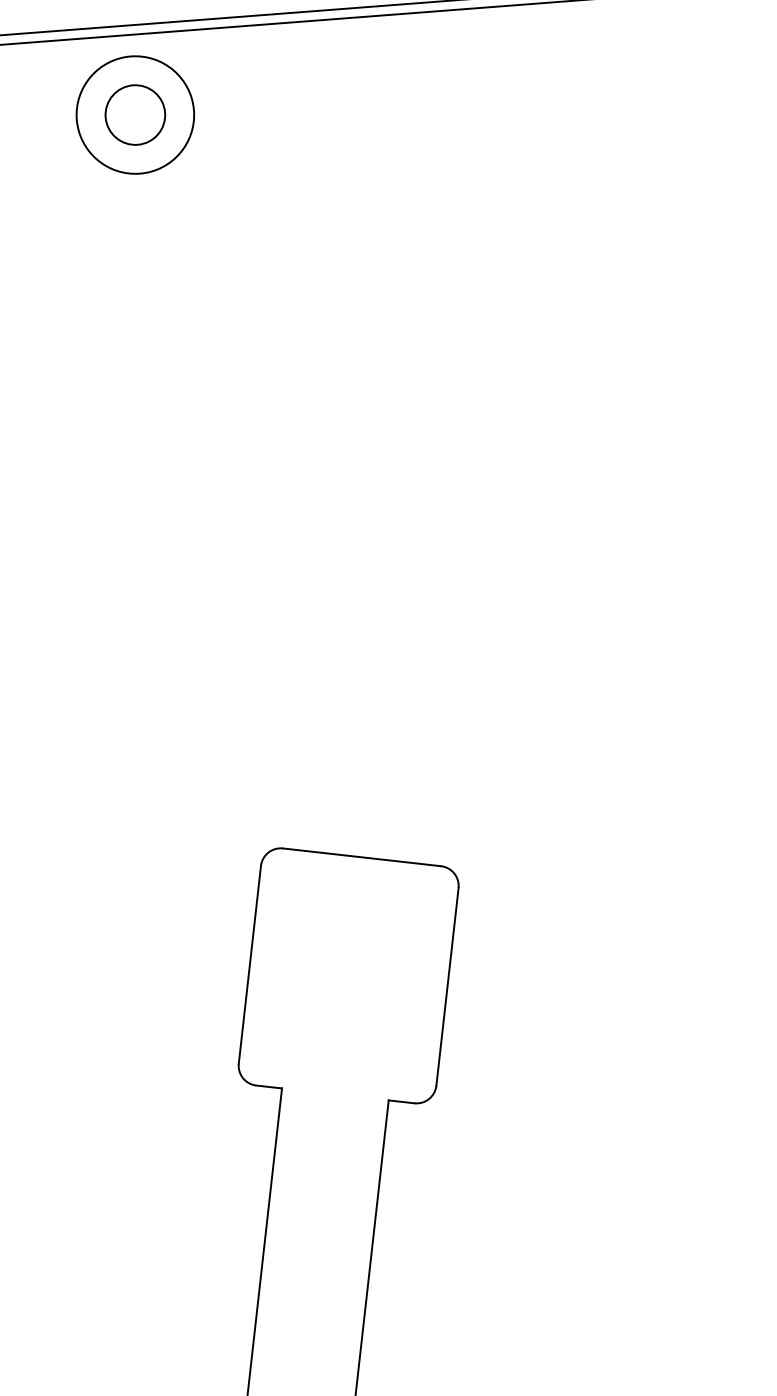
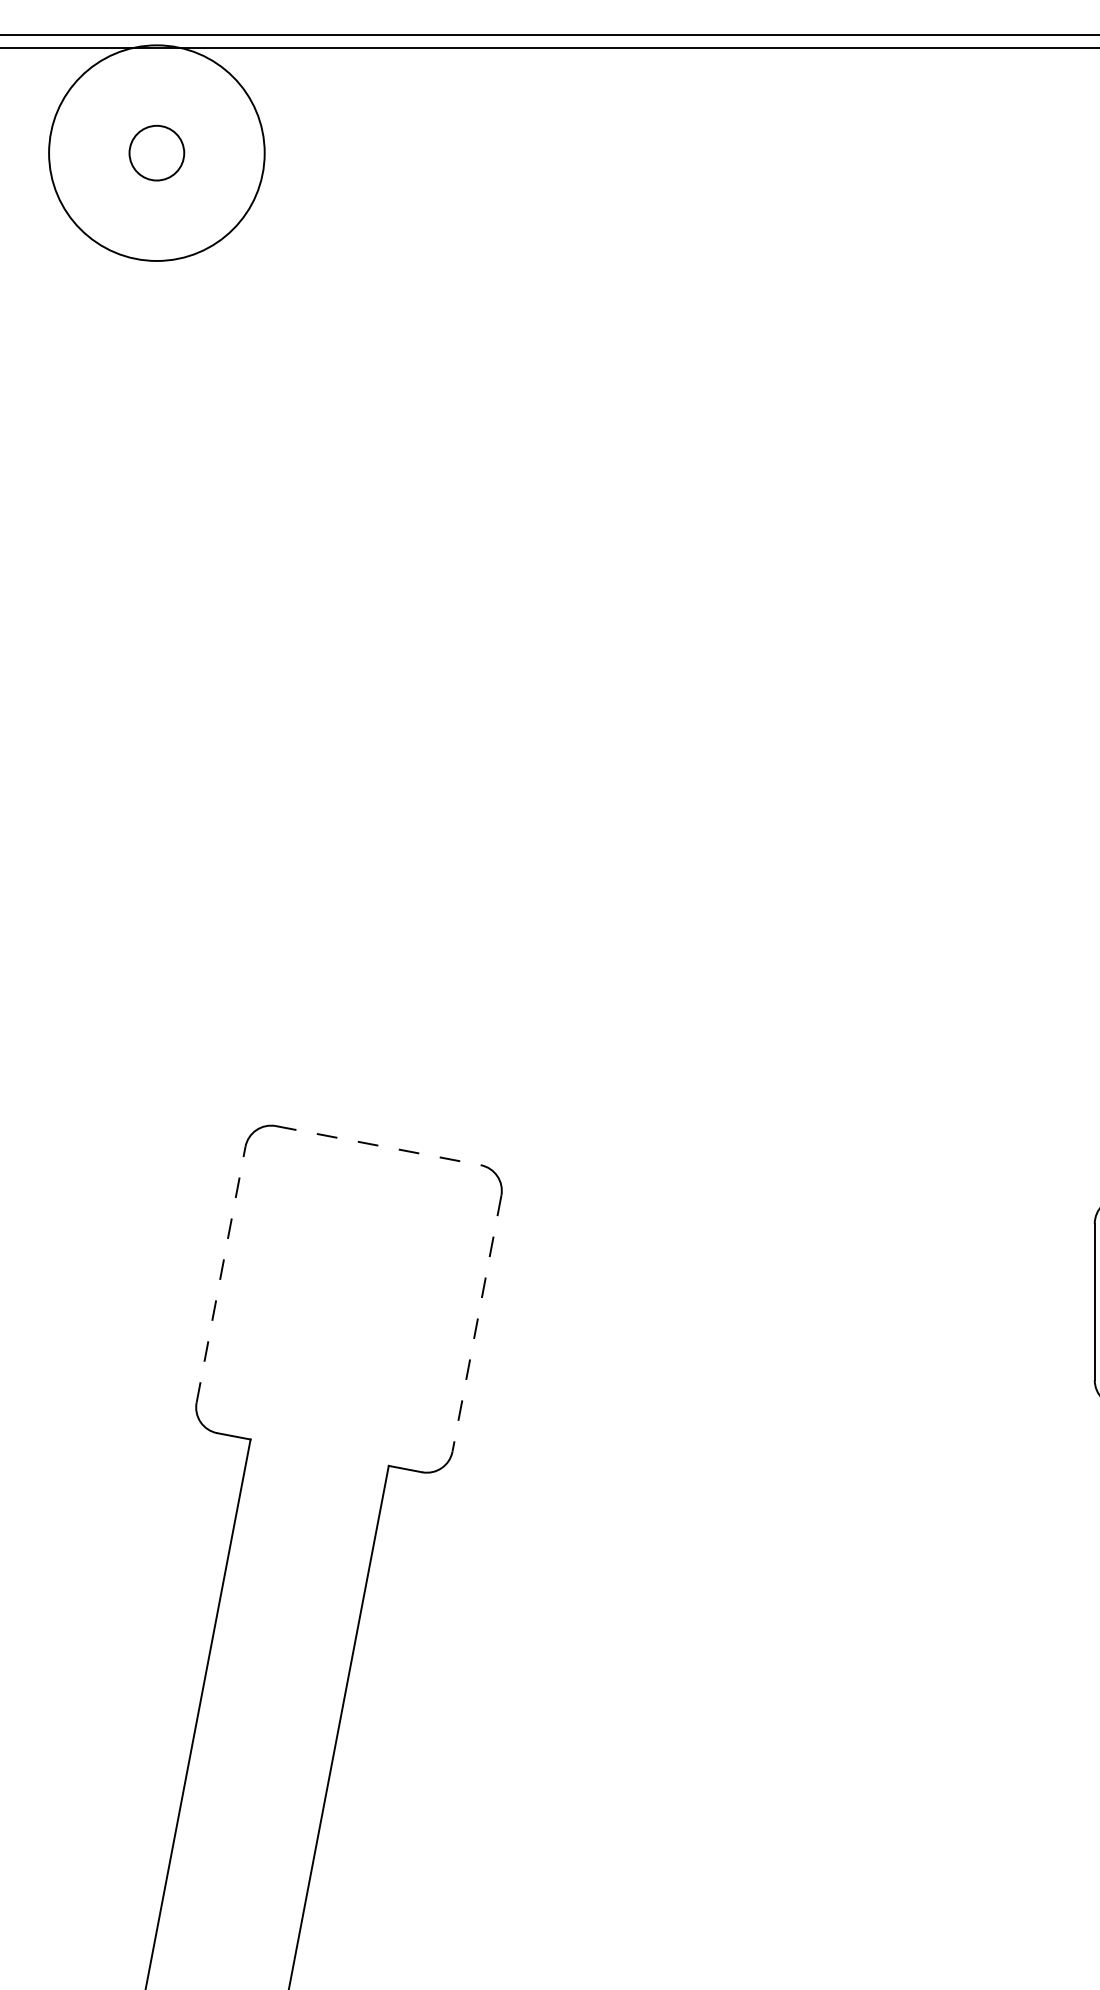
circle: (135, 115) -> (156, 153), size x0.7
circle: (135, 115) -> (156, 153), size x1.4
line: (362, 857) -> (378, 1145), solid -> dashed
line: (250, 964) -> (221, 1274), solid -> dashed
line: (447, 987) -> (476, 1324), solid -> dashed

